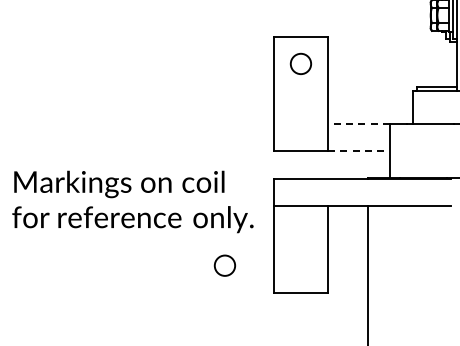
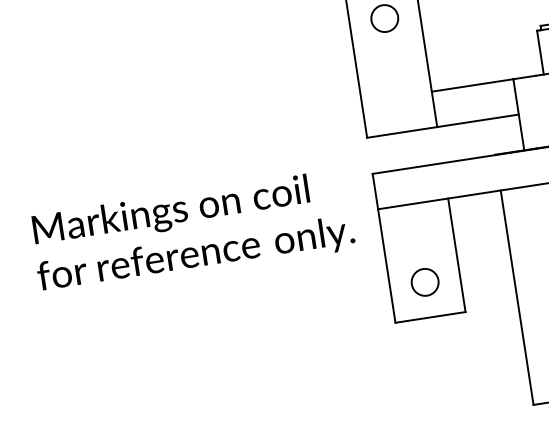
line: (358, 124) -> (472, 86), dashed -> solid
line: (359, 151) -> (478, 121), dashed -> solid
circle: (224, 265) -> (424, 282), moved

